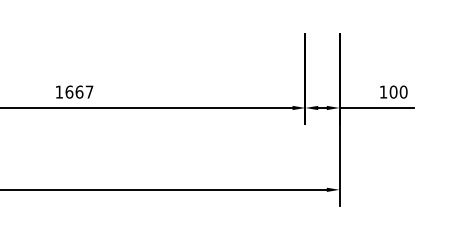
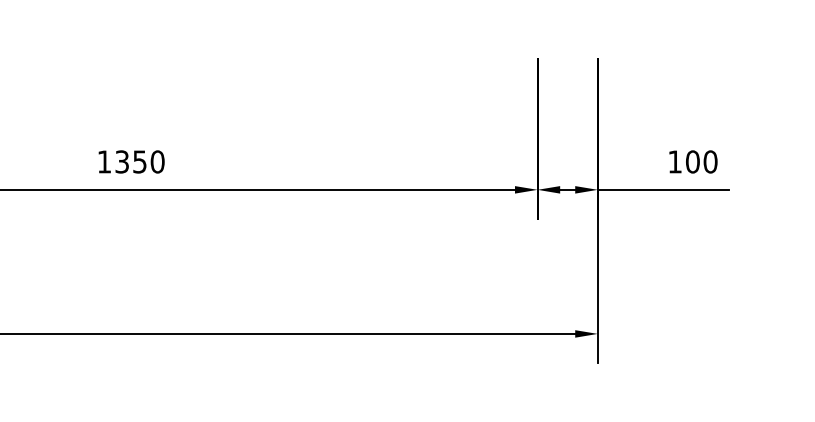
text: (79, 91) -> (139, 160), 1667 -> 1350

